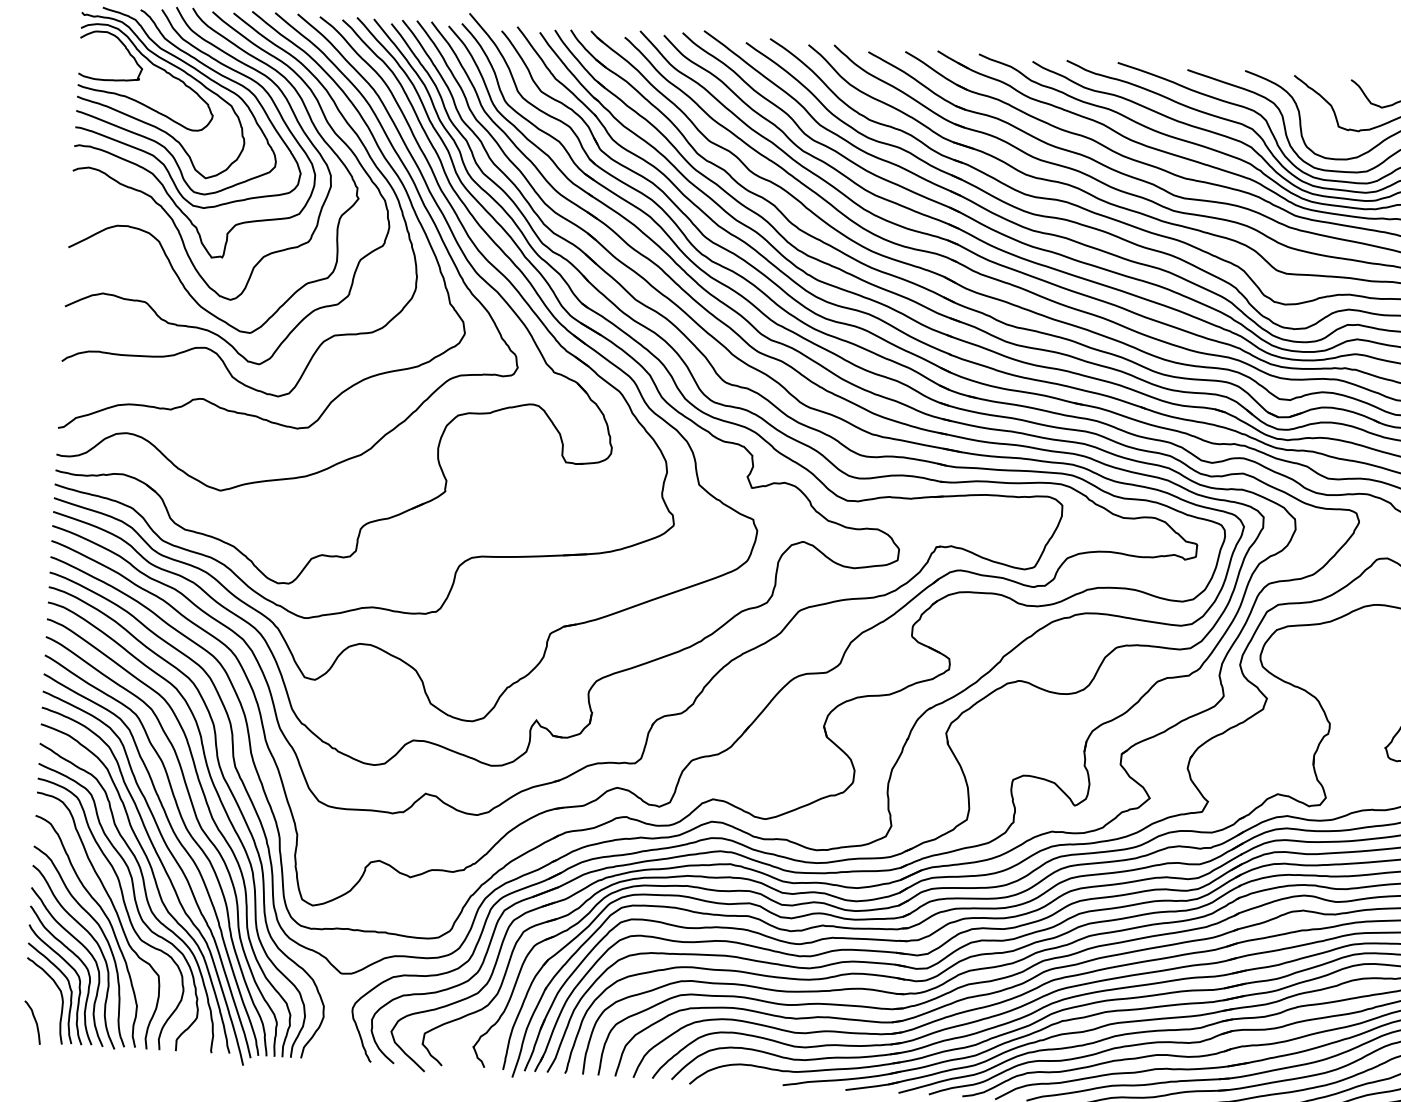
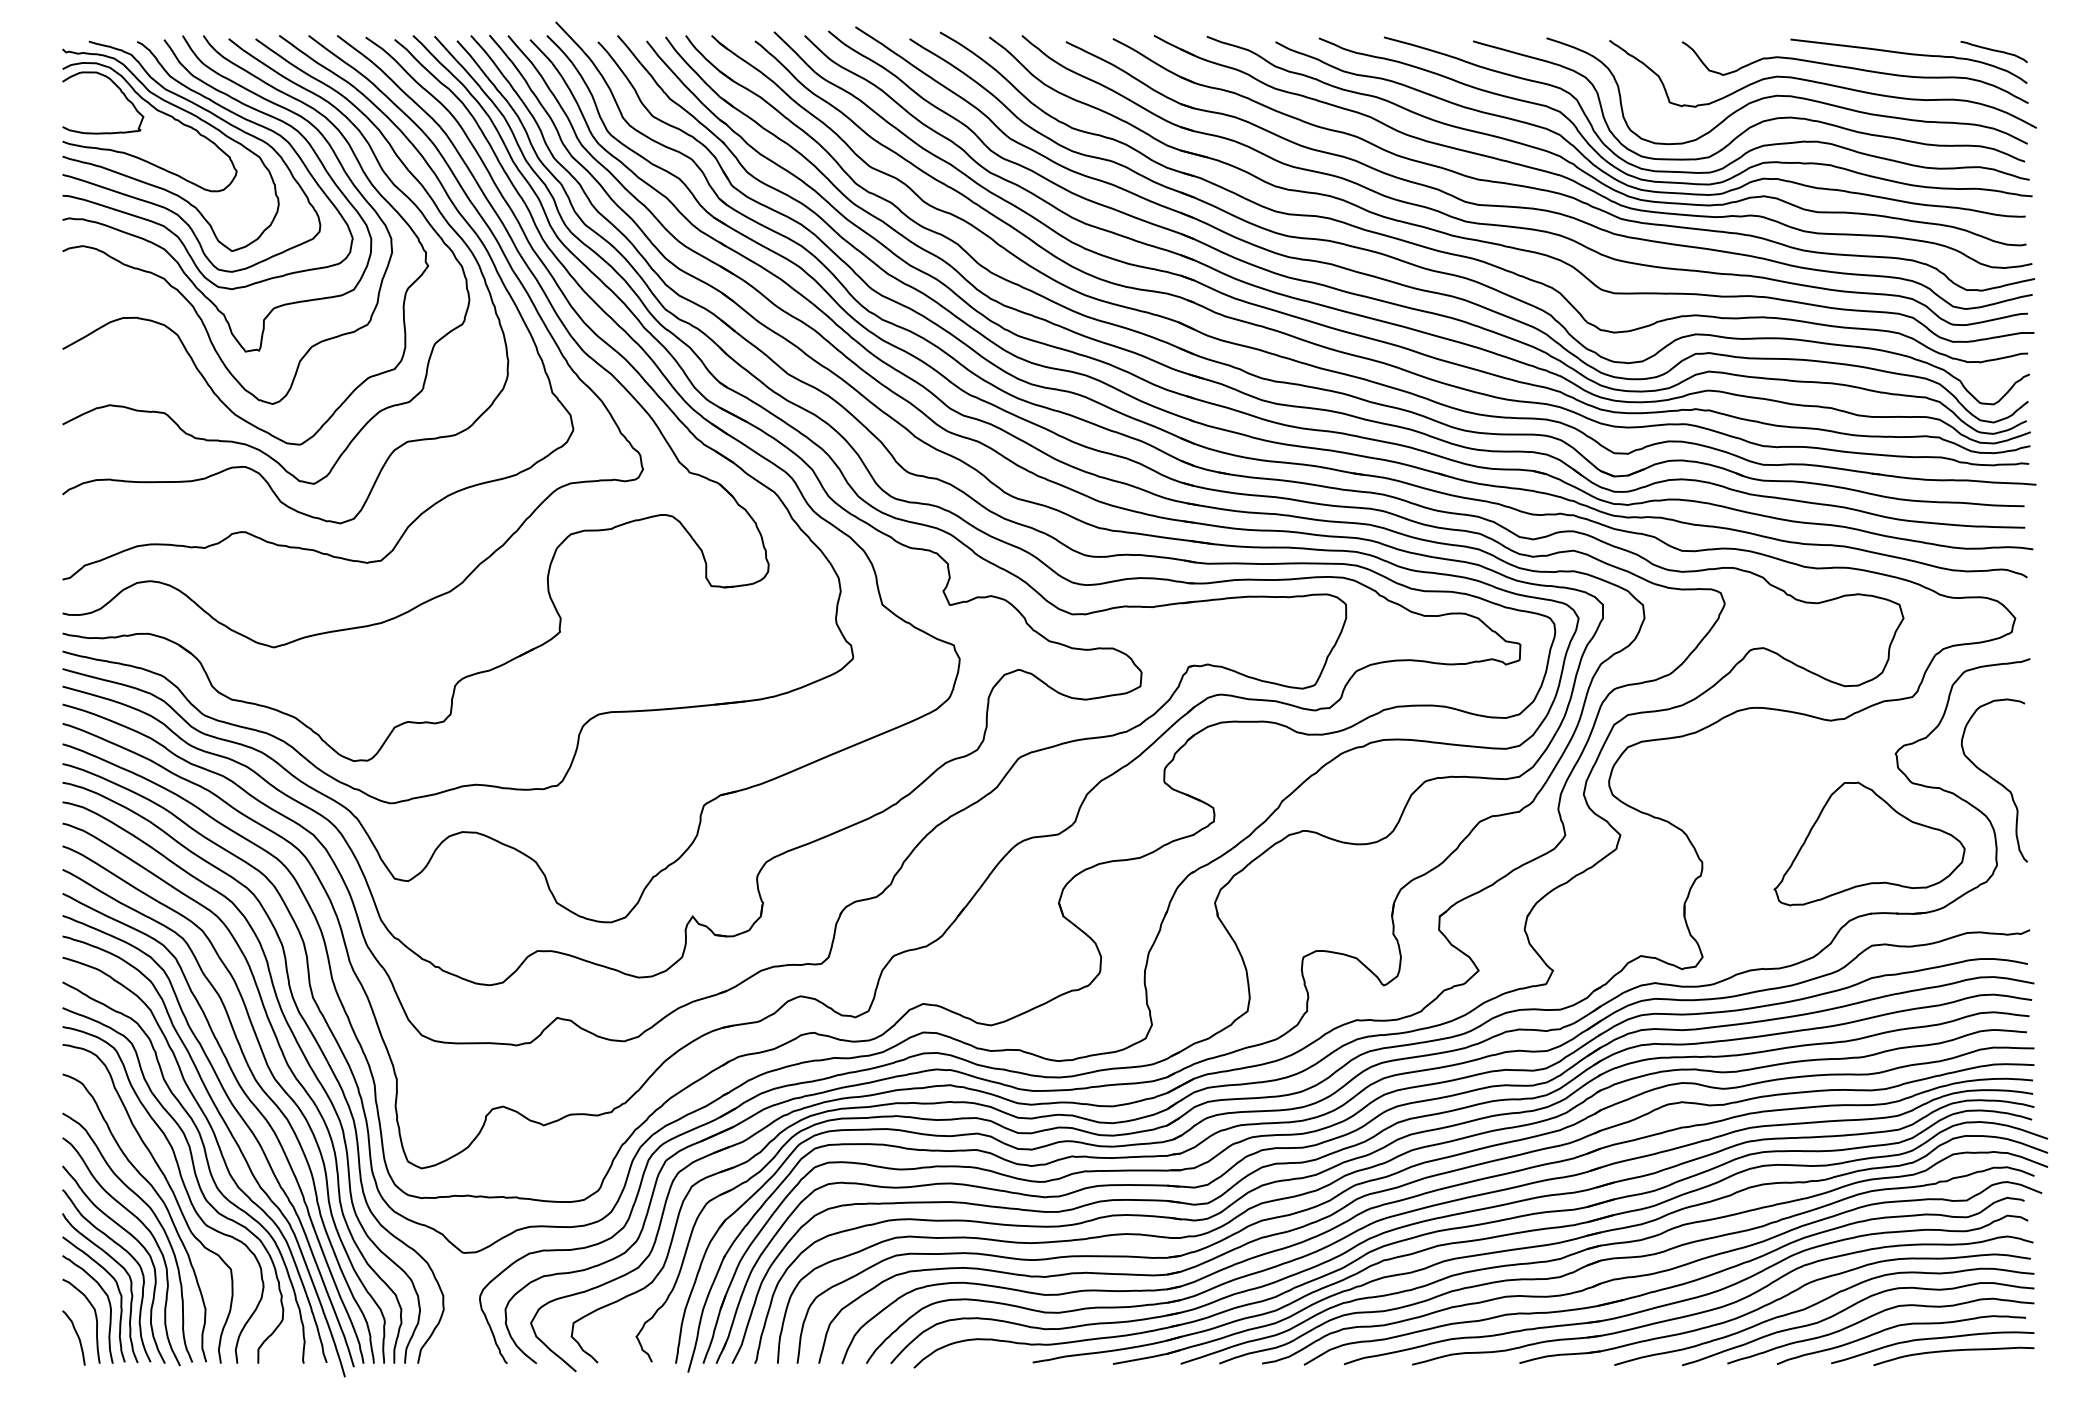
curve: (50, 1009) -> (95, 1319), added

